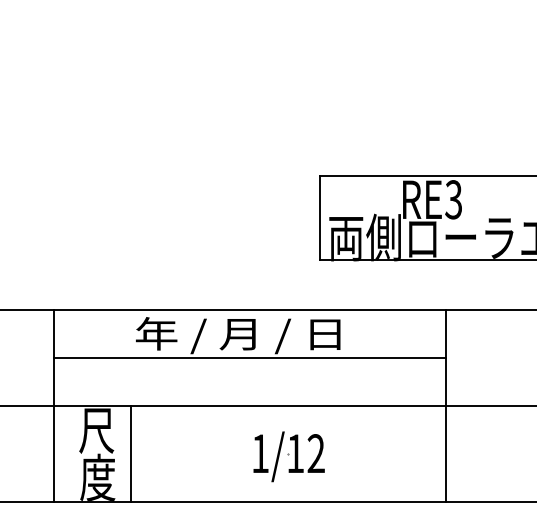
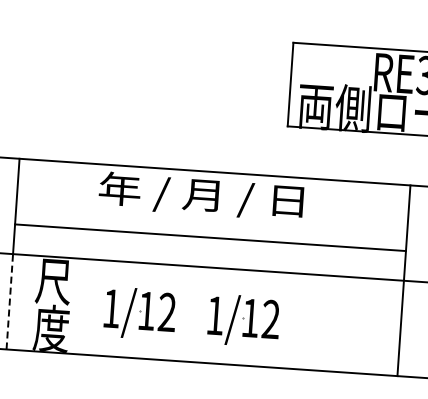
line: (250, 358) -> (210, 238), moved
line: (54, 453) -> (9, 301), solid -> dashed
line: (130, 453) -> (85, 306), removed
part: (184, 456) -> (139, 313), added

